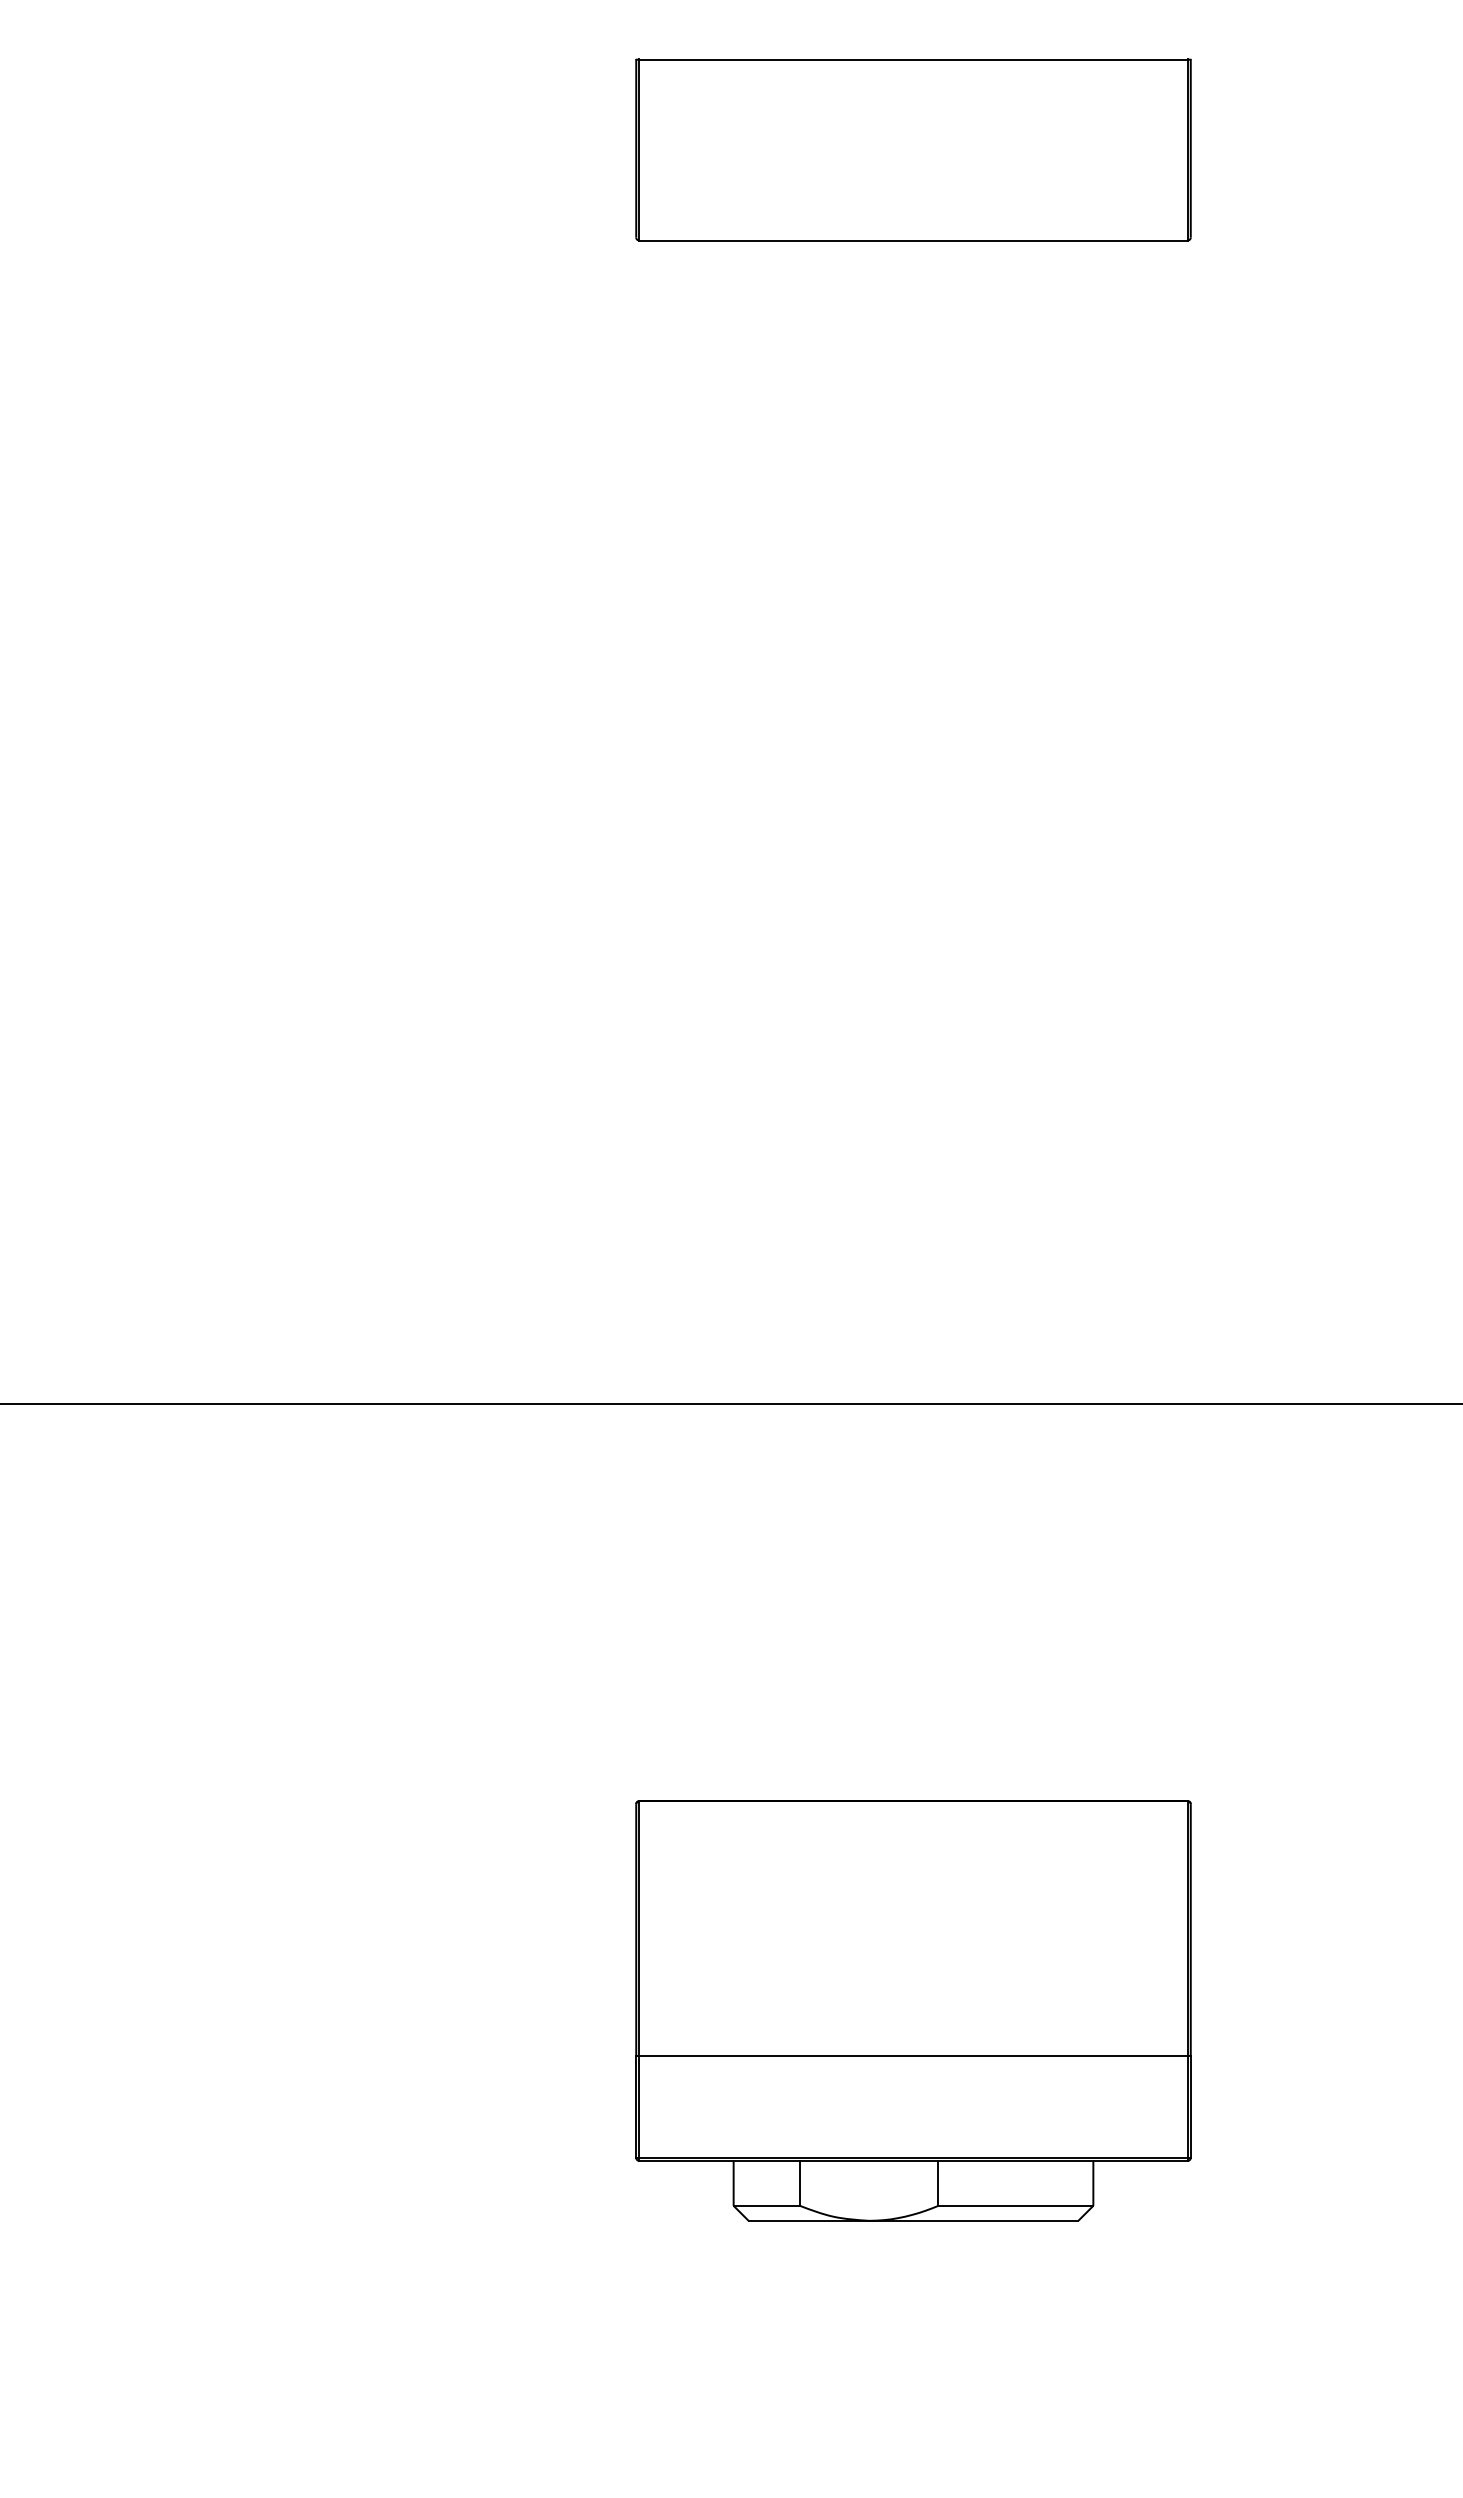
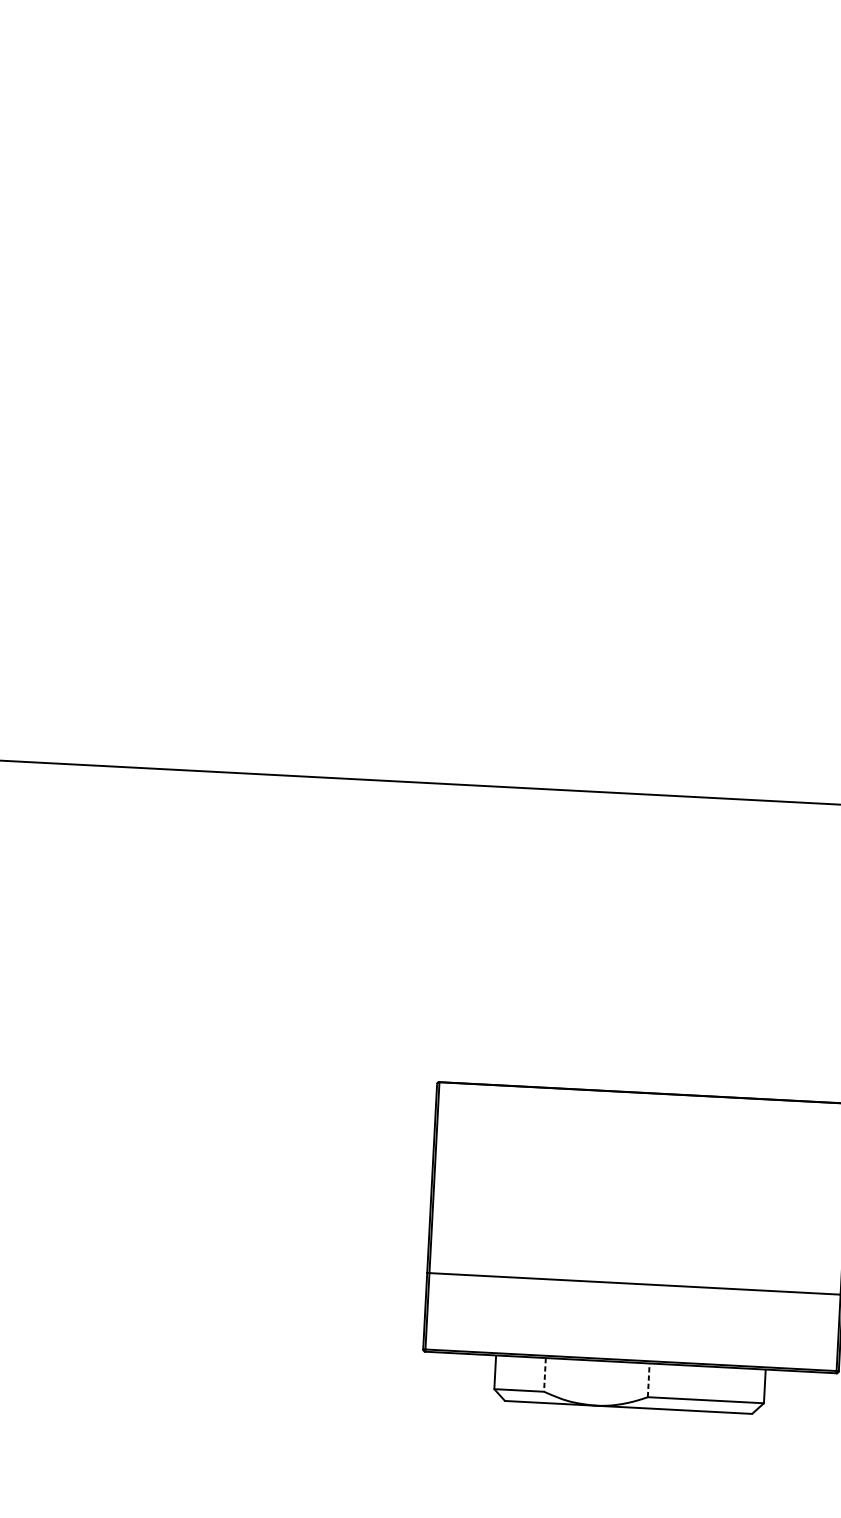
line: (938, 2182) -> (648, 1379), solid -> dashed
line: (799, 2183) -> (544, 1374), solid -> dashed

